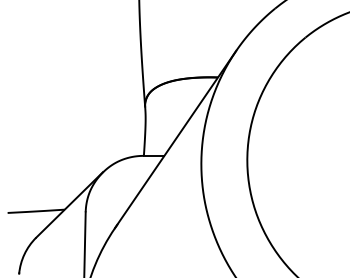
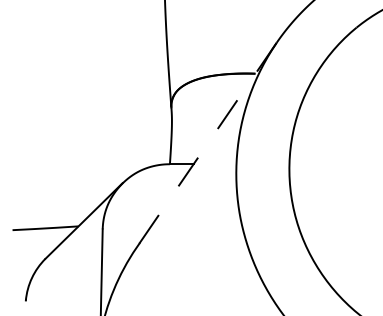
line: (175, 139) -> (206, 145), solid -> dashed

